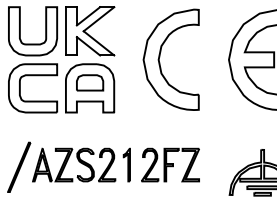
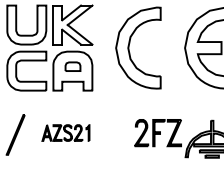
part: (90, 82) -> (73, 66), size x0.7
part: (81, 164) -> (65, 132), size x0.6
part: (170, 164) -> (158, 132), moved

